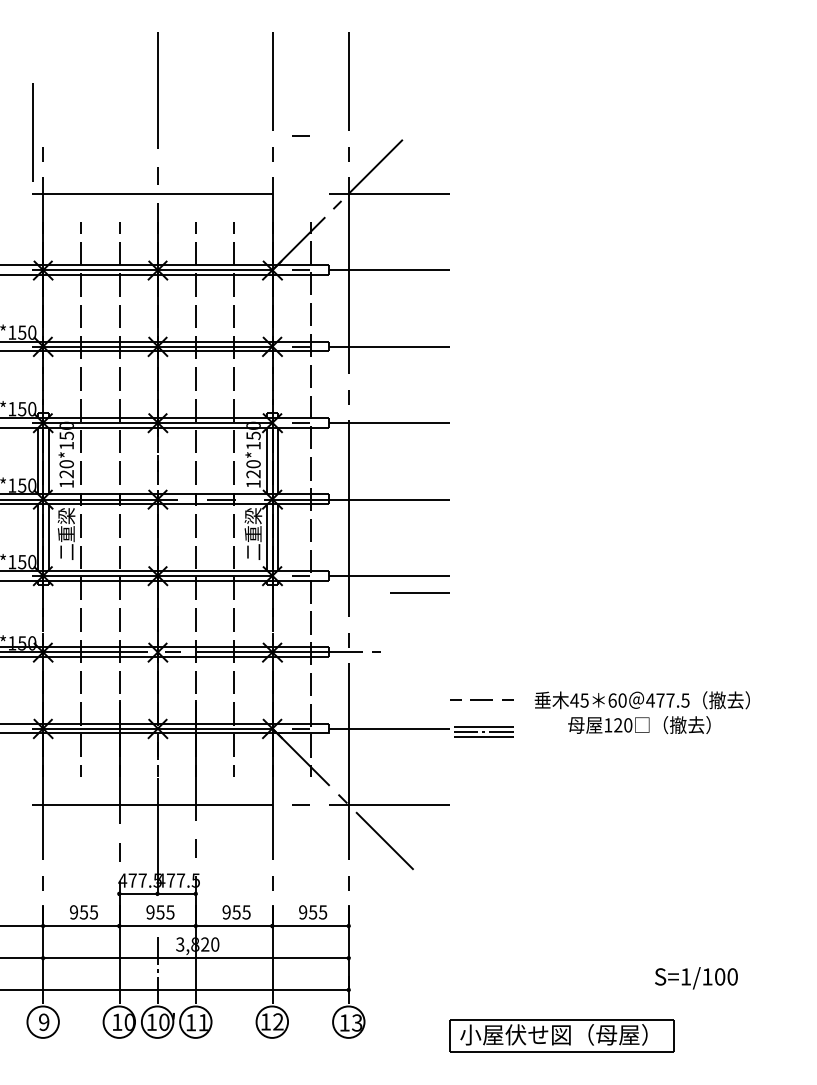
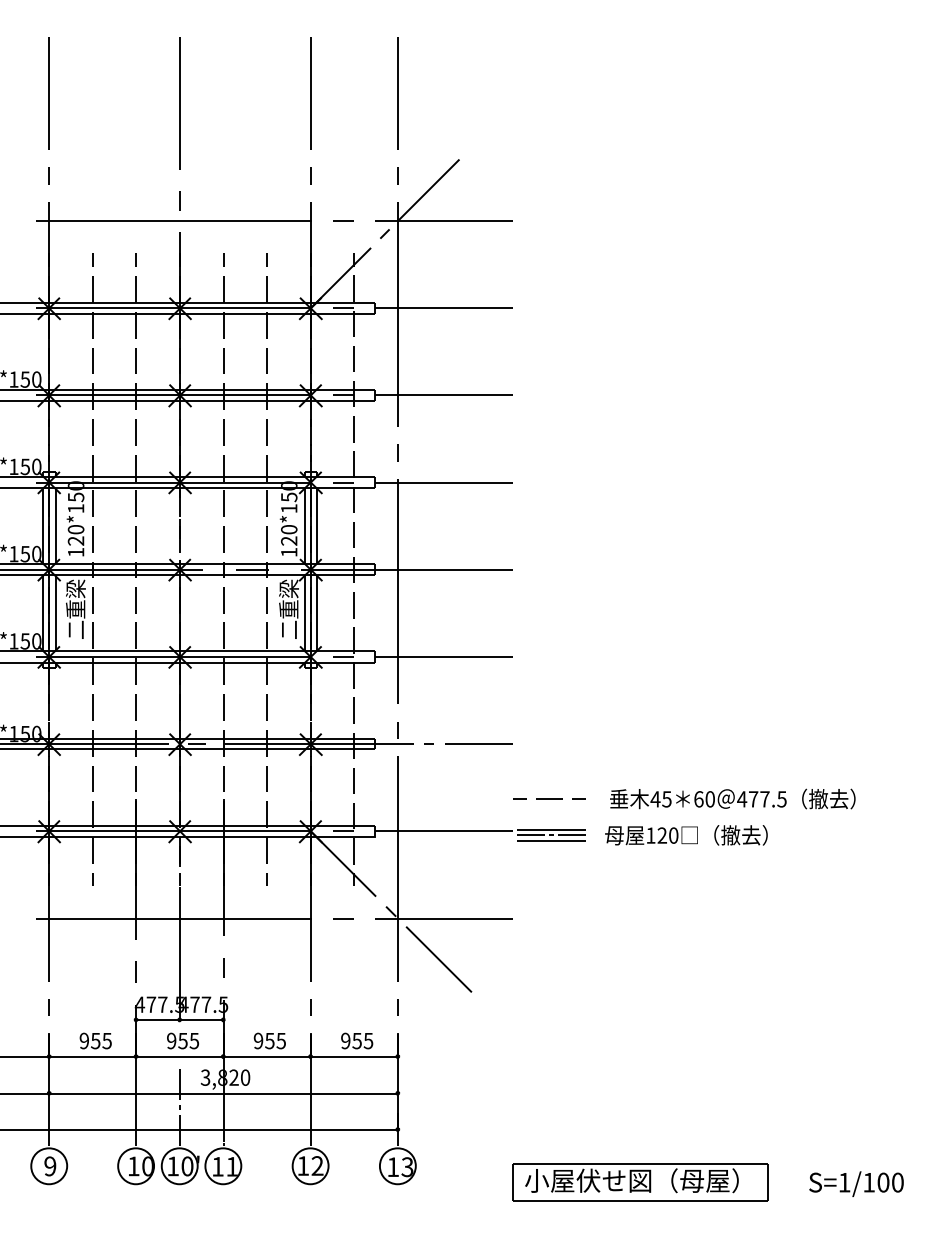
line: (32, 132) -> (48, 93), moved
line: (301, 135) -> (343, 220), moved
line: (419, 592) -> (478, 743), moved
text: (639, 725) -> (686, 835), moved
text: (696, 977) -> (856, 1183), moved

